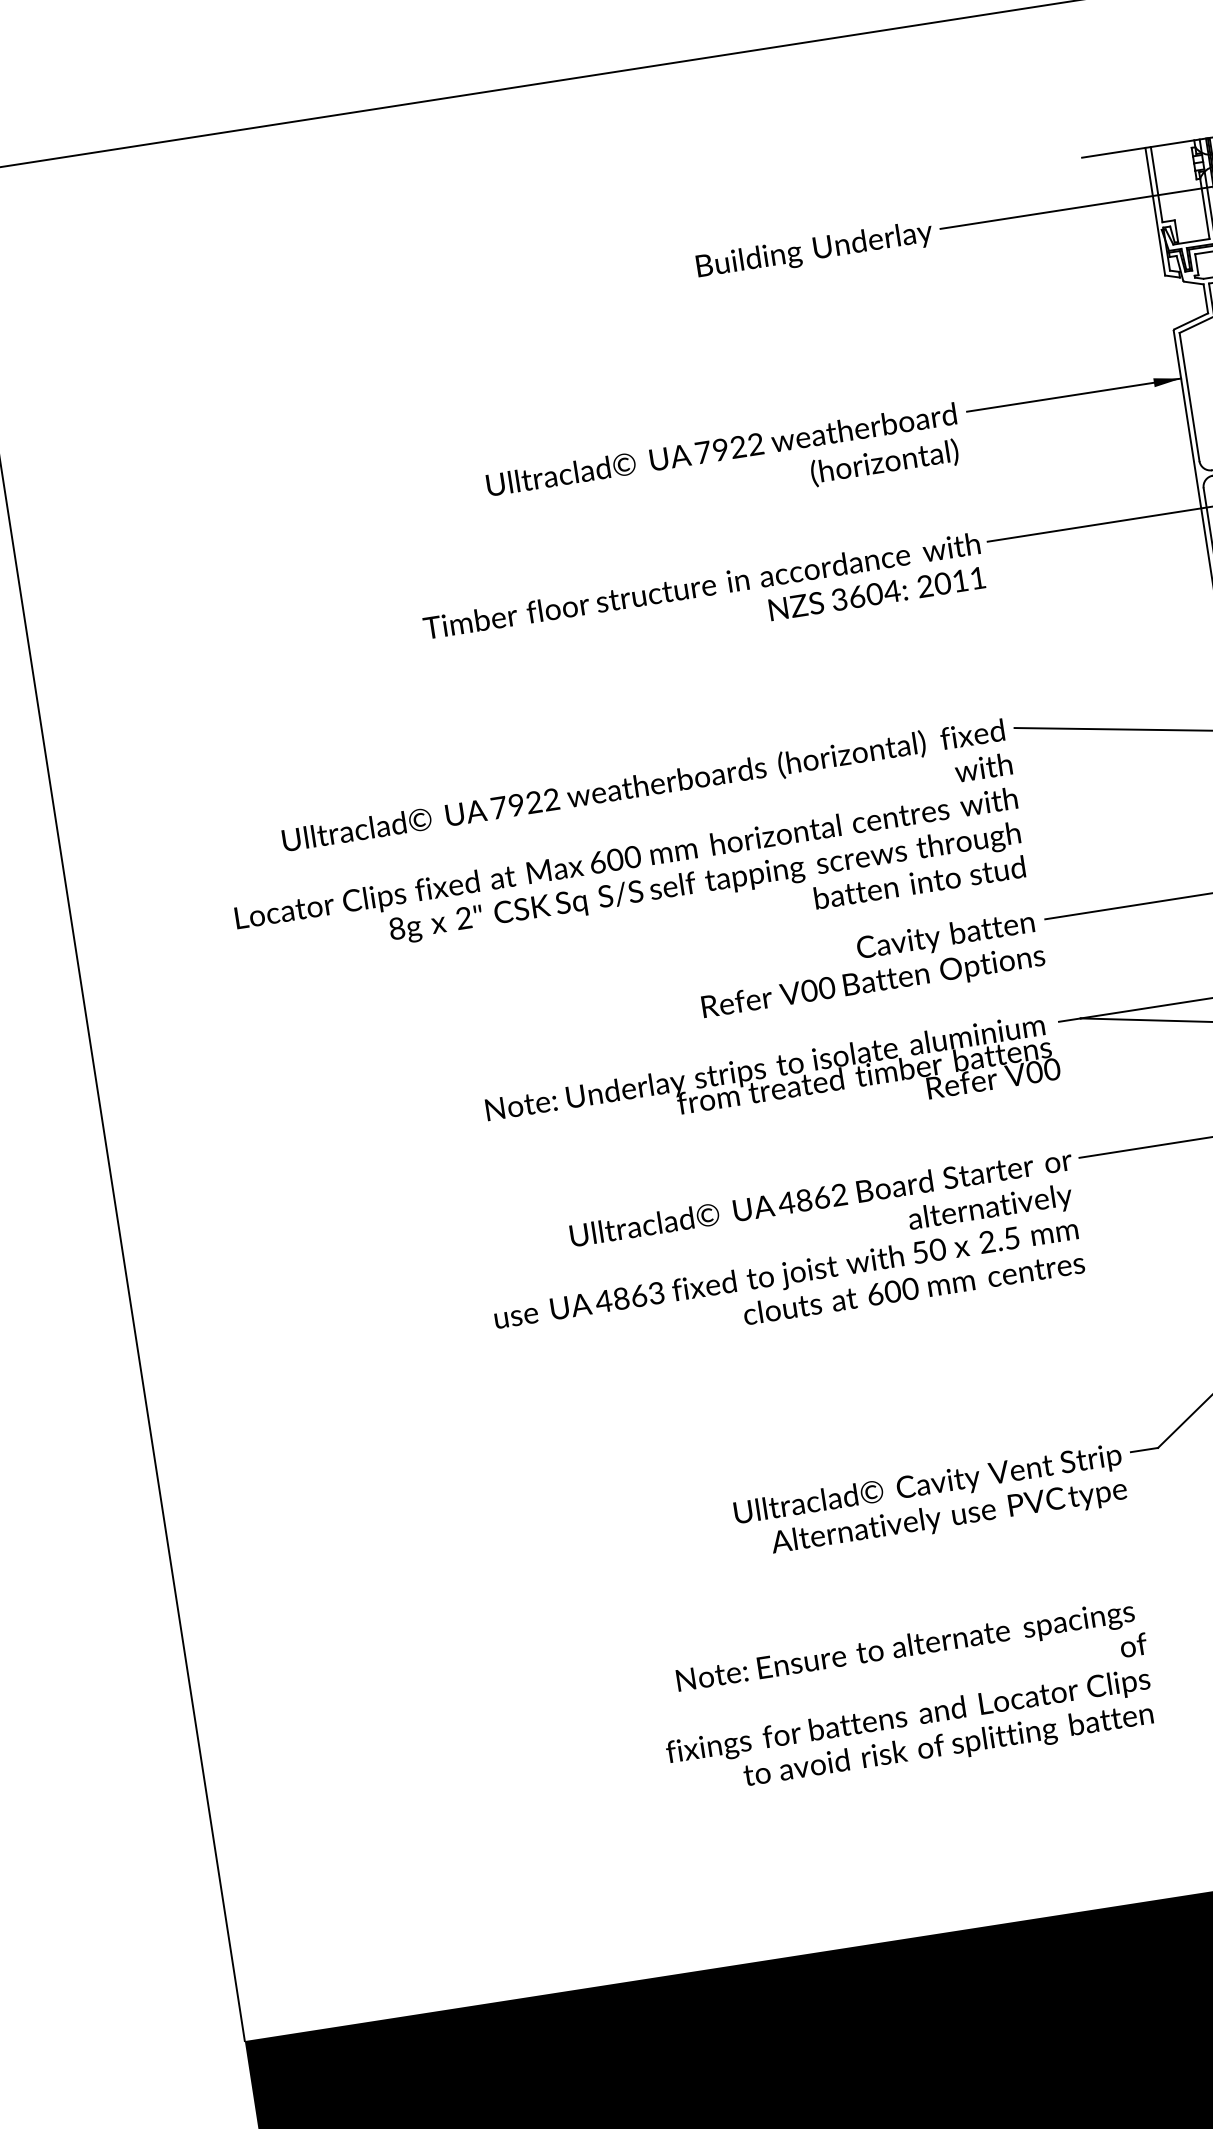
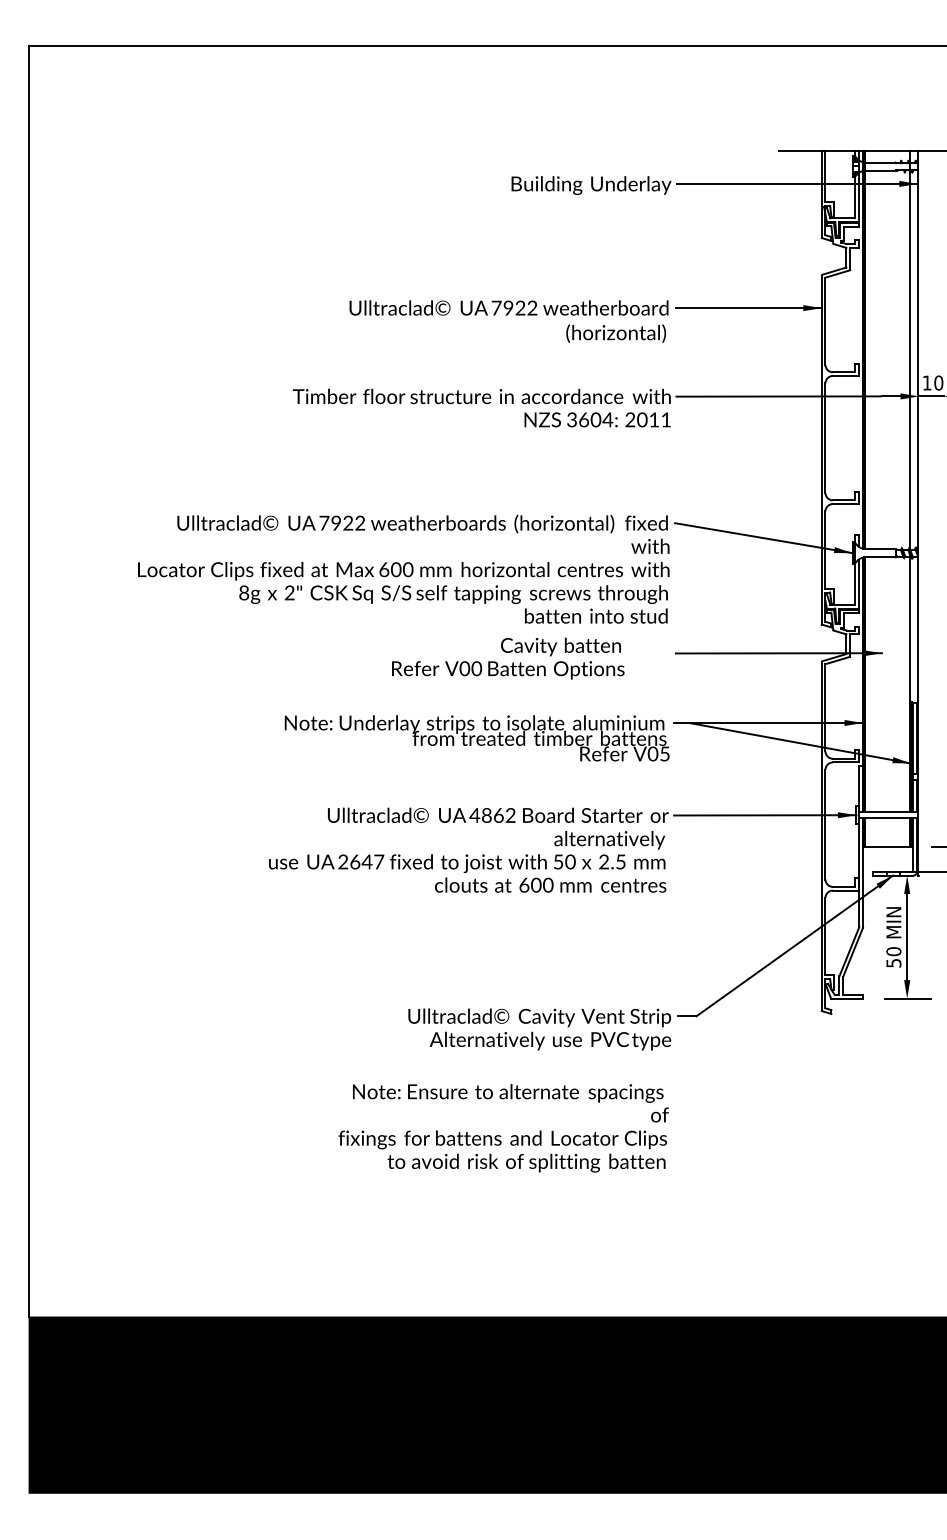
text: (871, 965) -> (508, 658), moved
text: (1051, 1068) -> (664, 753), V00 -> V05
text: (629, 1296) -> (360, 861), 4863 -> 2647
text: (906, 1700) -> (503, 1128), moved

